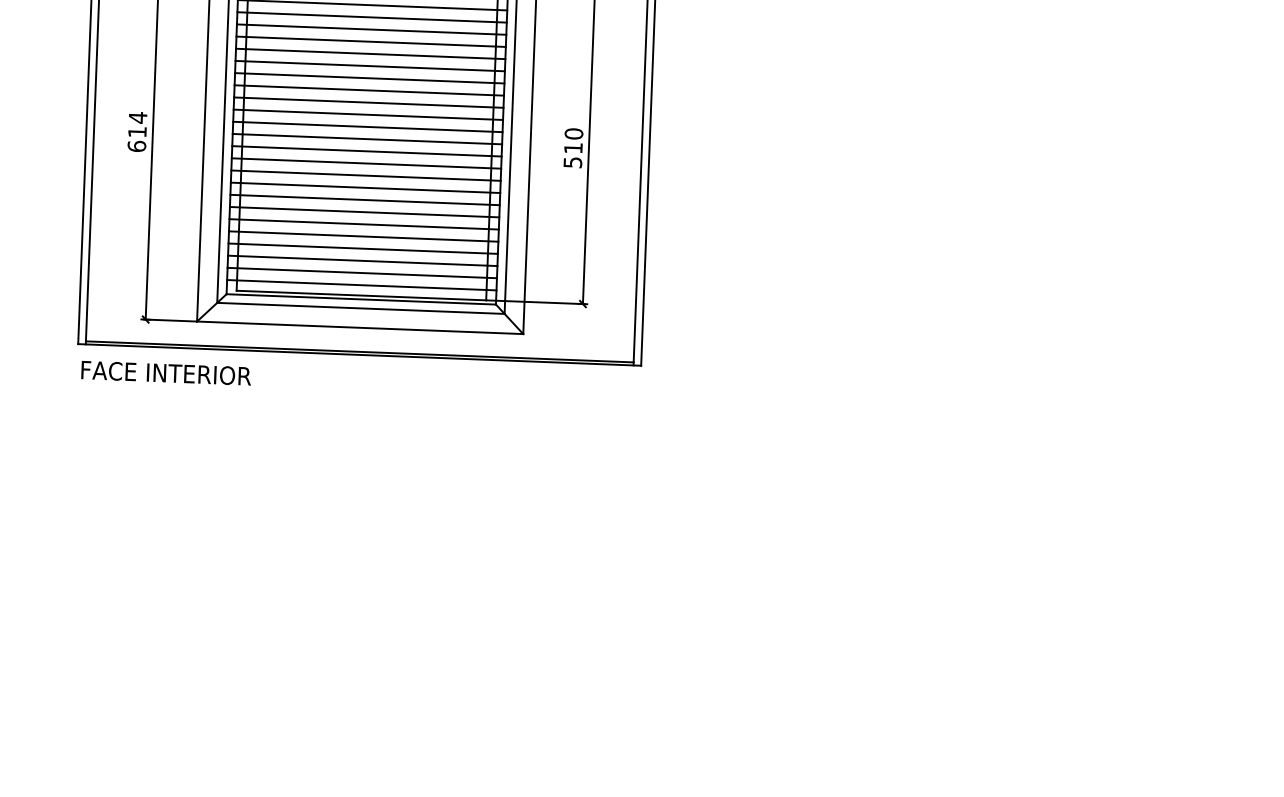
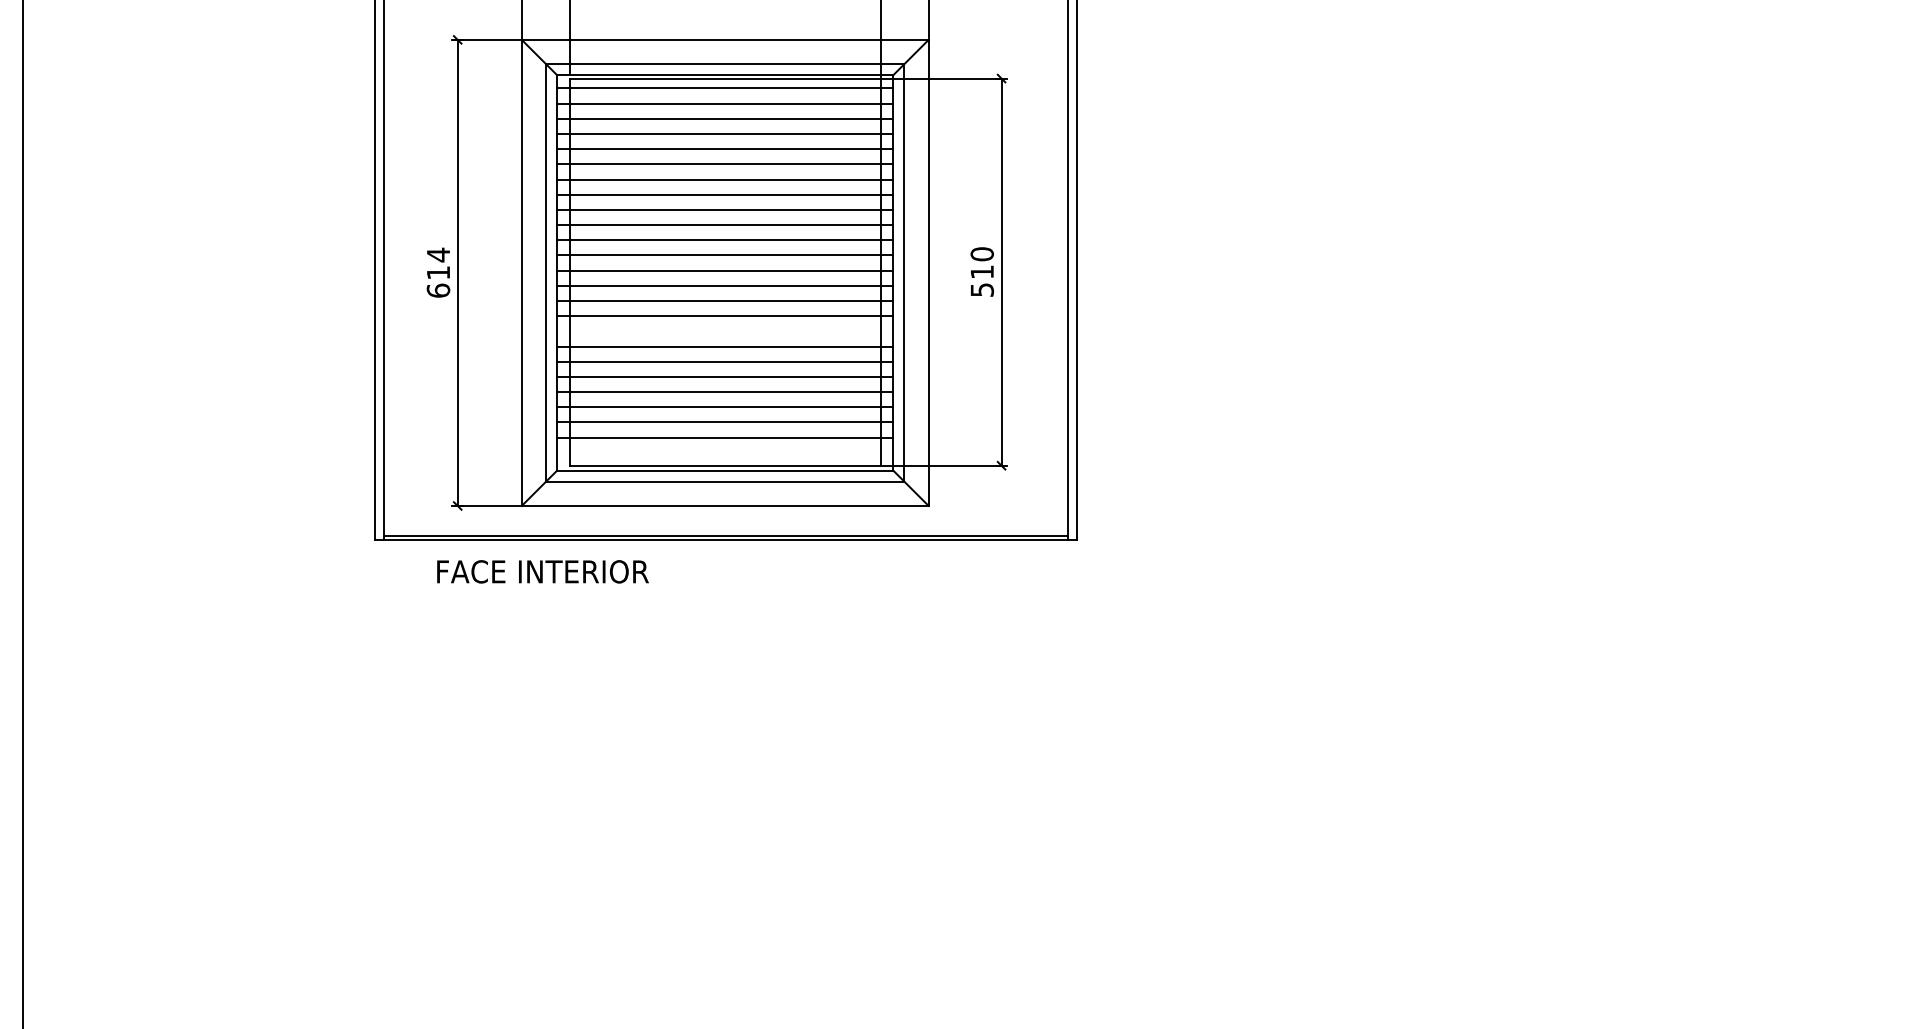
line: (365, 187) -> (725, 331), removed
line: (362, 284) -> (725, 452), removed
text: (165, 372) -> (542, 571), moved

